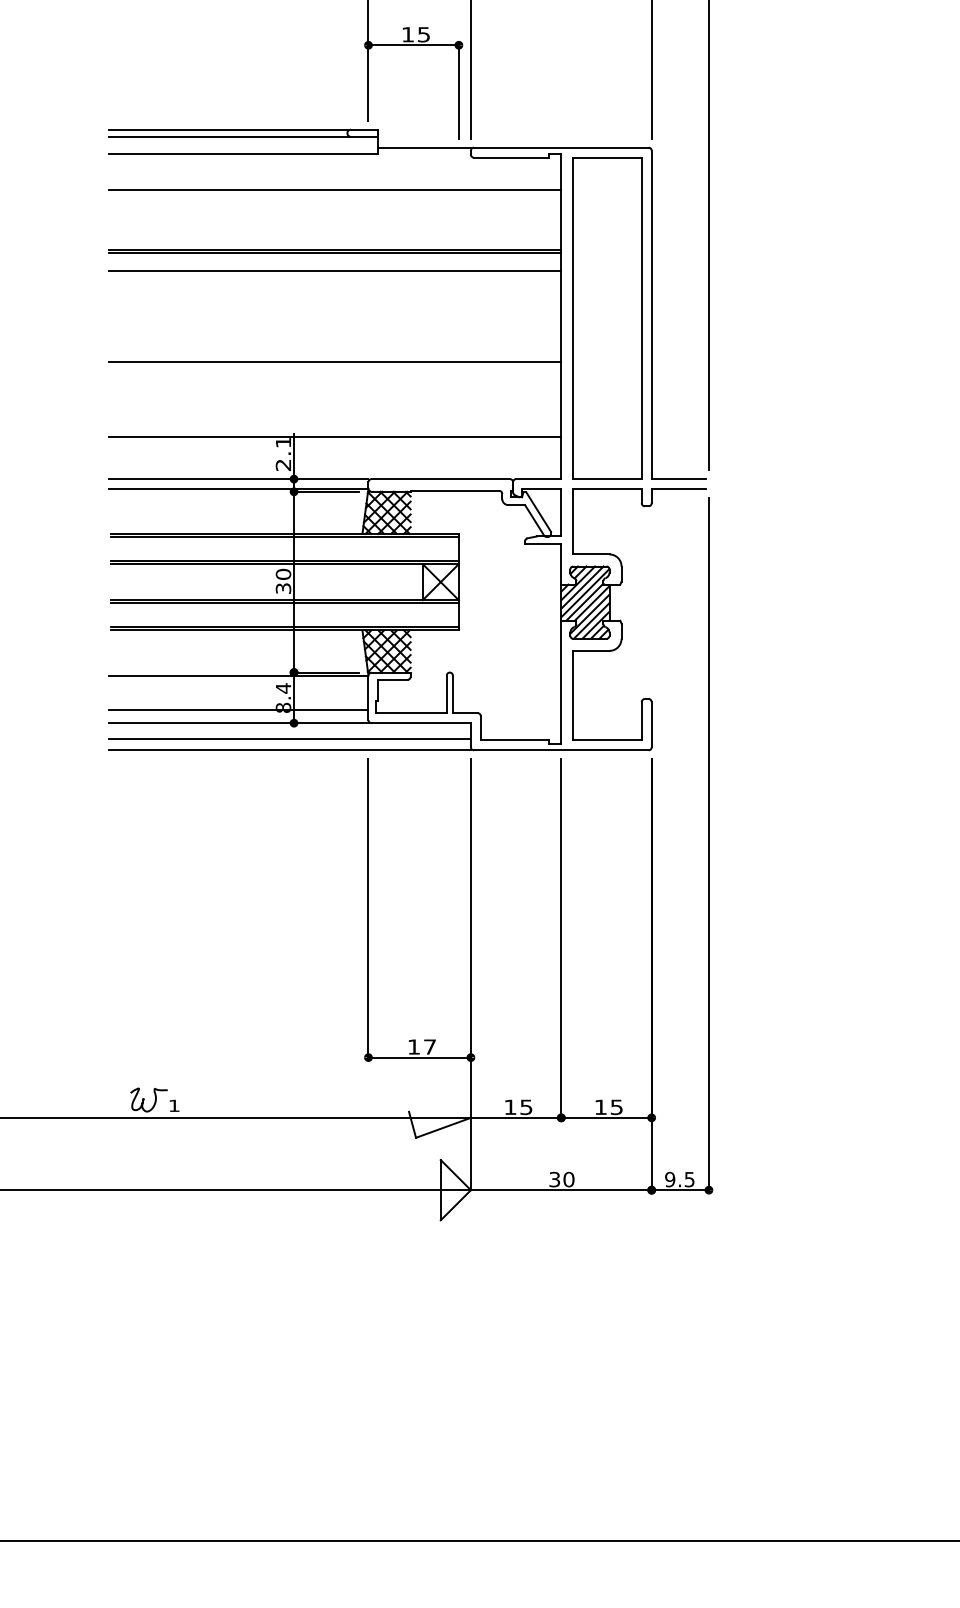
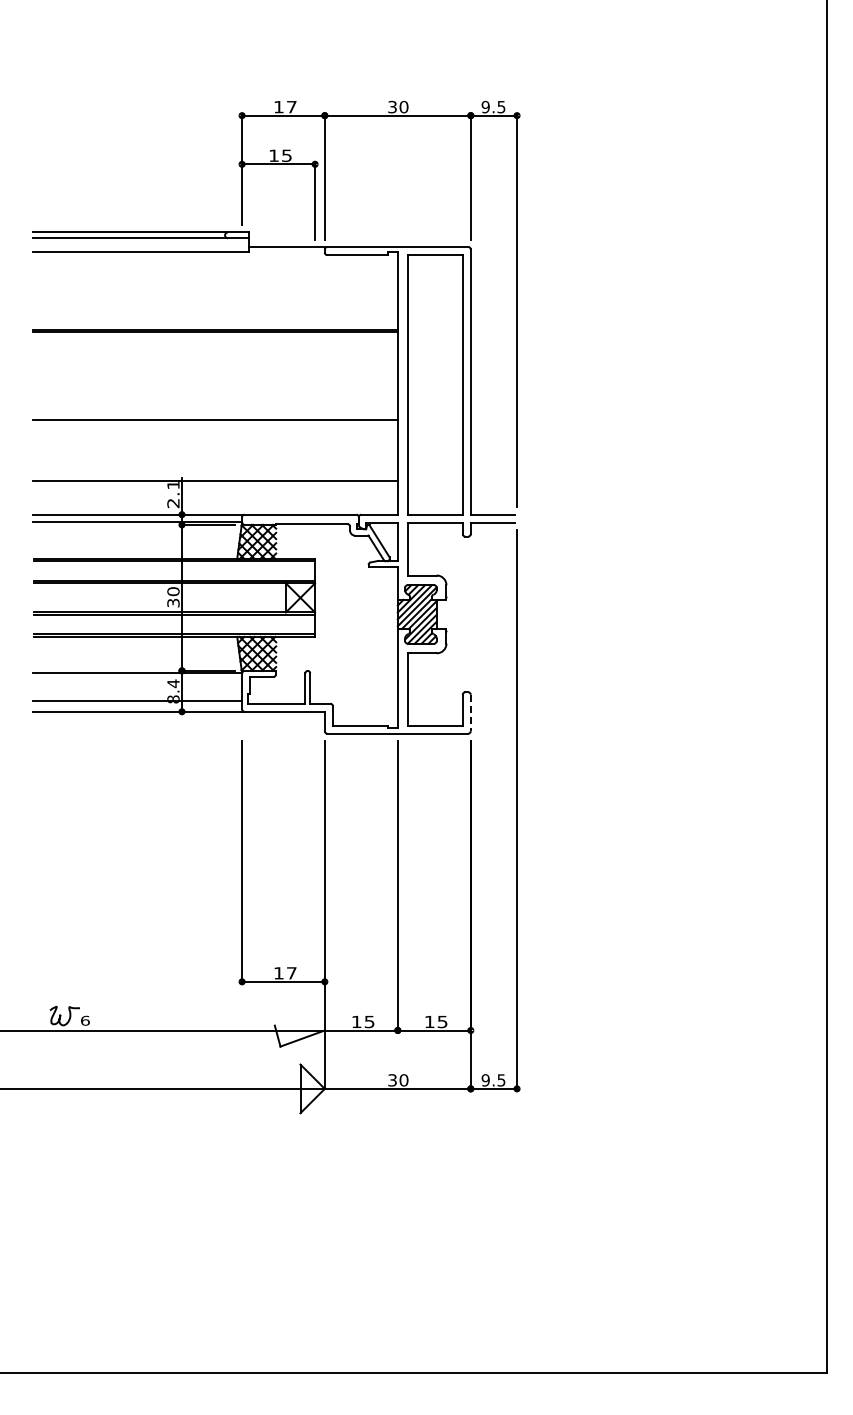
line: (334, 190) -> (214, 281), removed
line: (334, 270) -> (214, 346), removed
line: (651, 725) -> (470, 713), solid -> dashed
line: (289, 738) -> (178, 724), removed
line: (289, 750) -> (178, 733), removed
text: (174, 1105) -> (85, 1020), 1 -> 6

